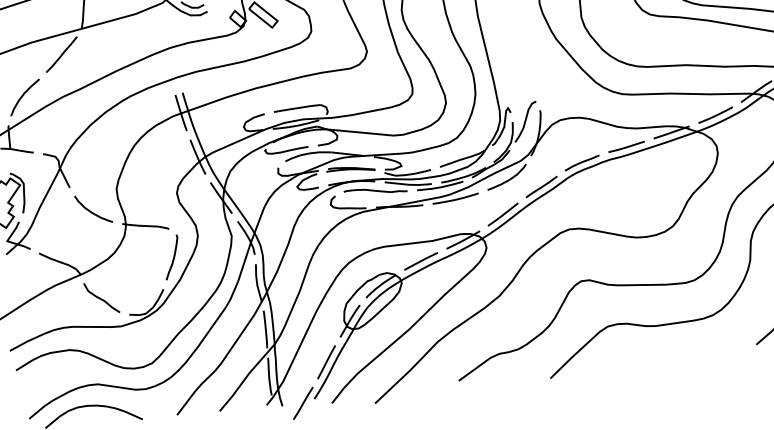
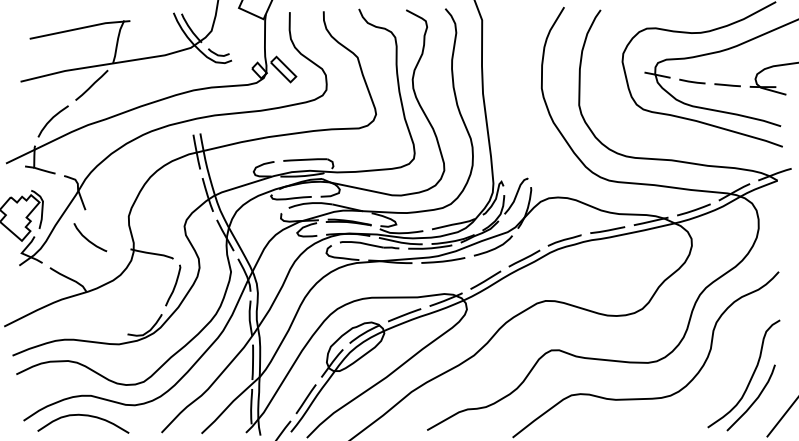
curve: (91, 211) -> (88, 239), moved
curve: (100, 297) -> (102, 315), removed

